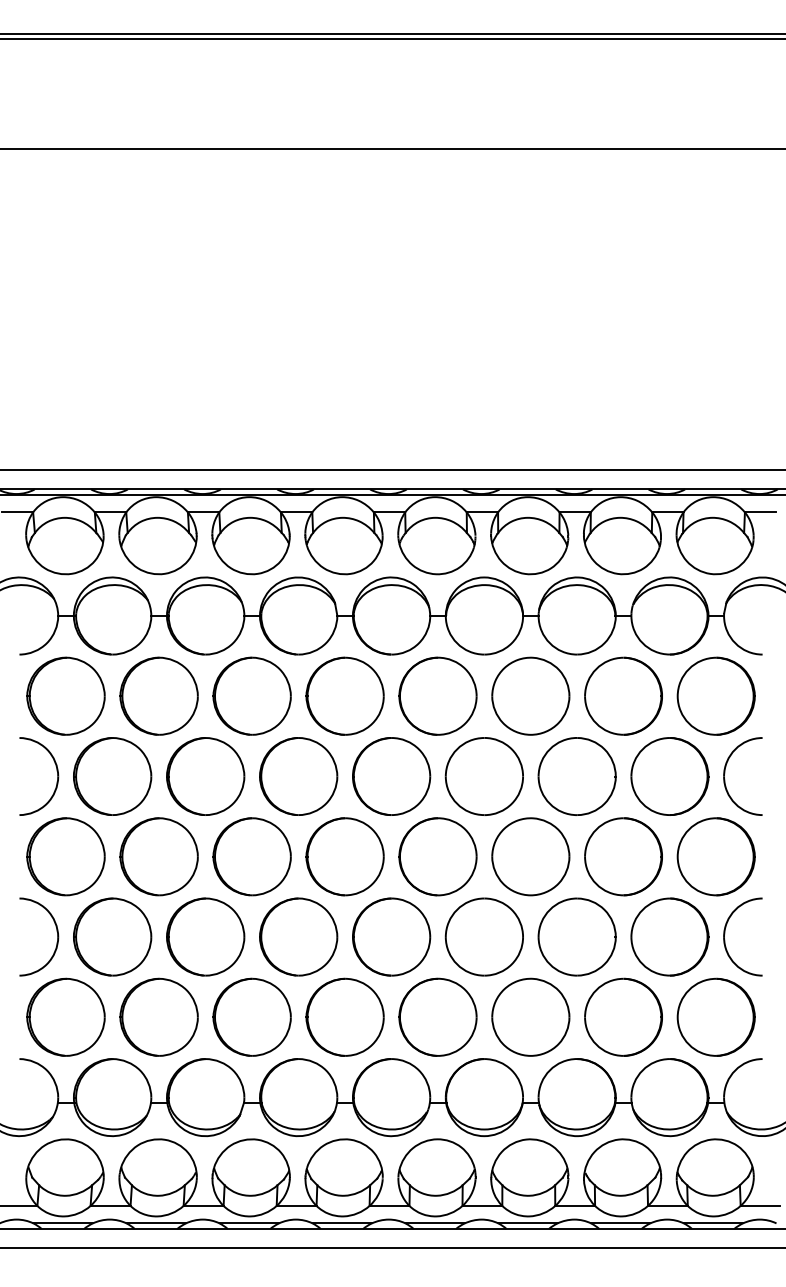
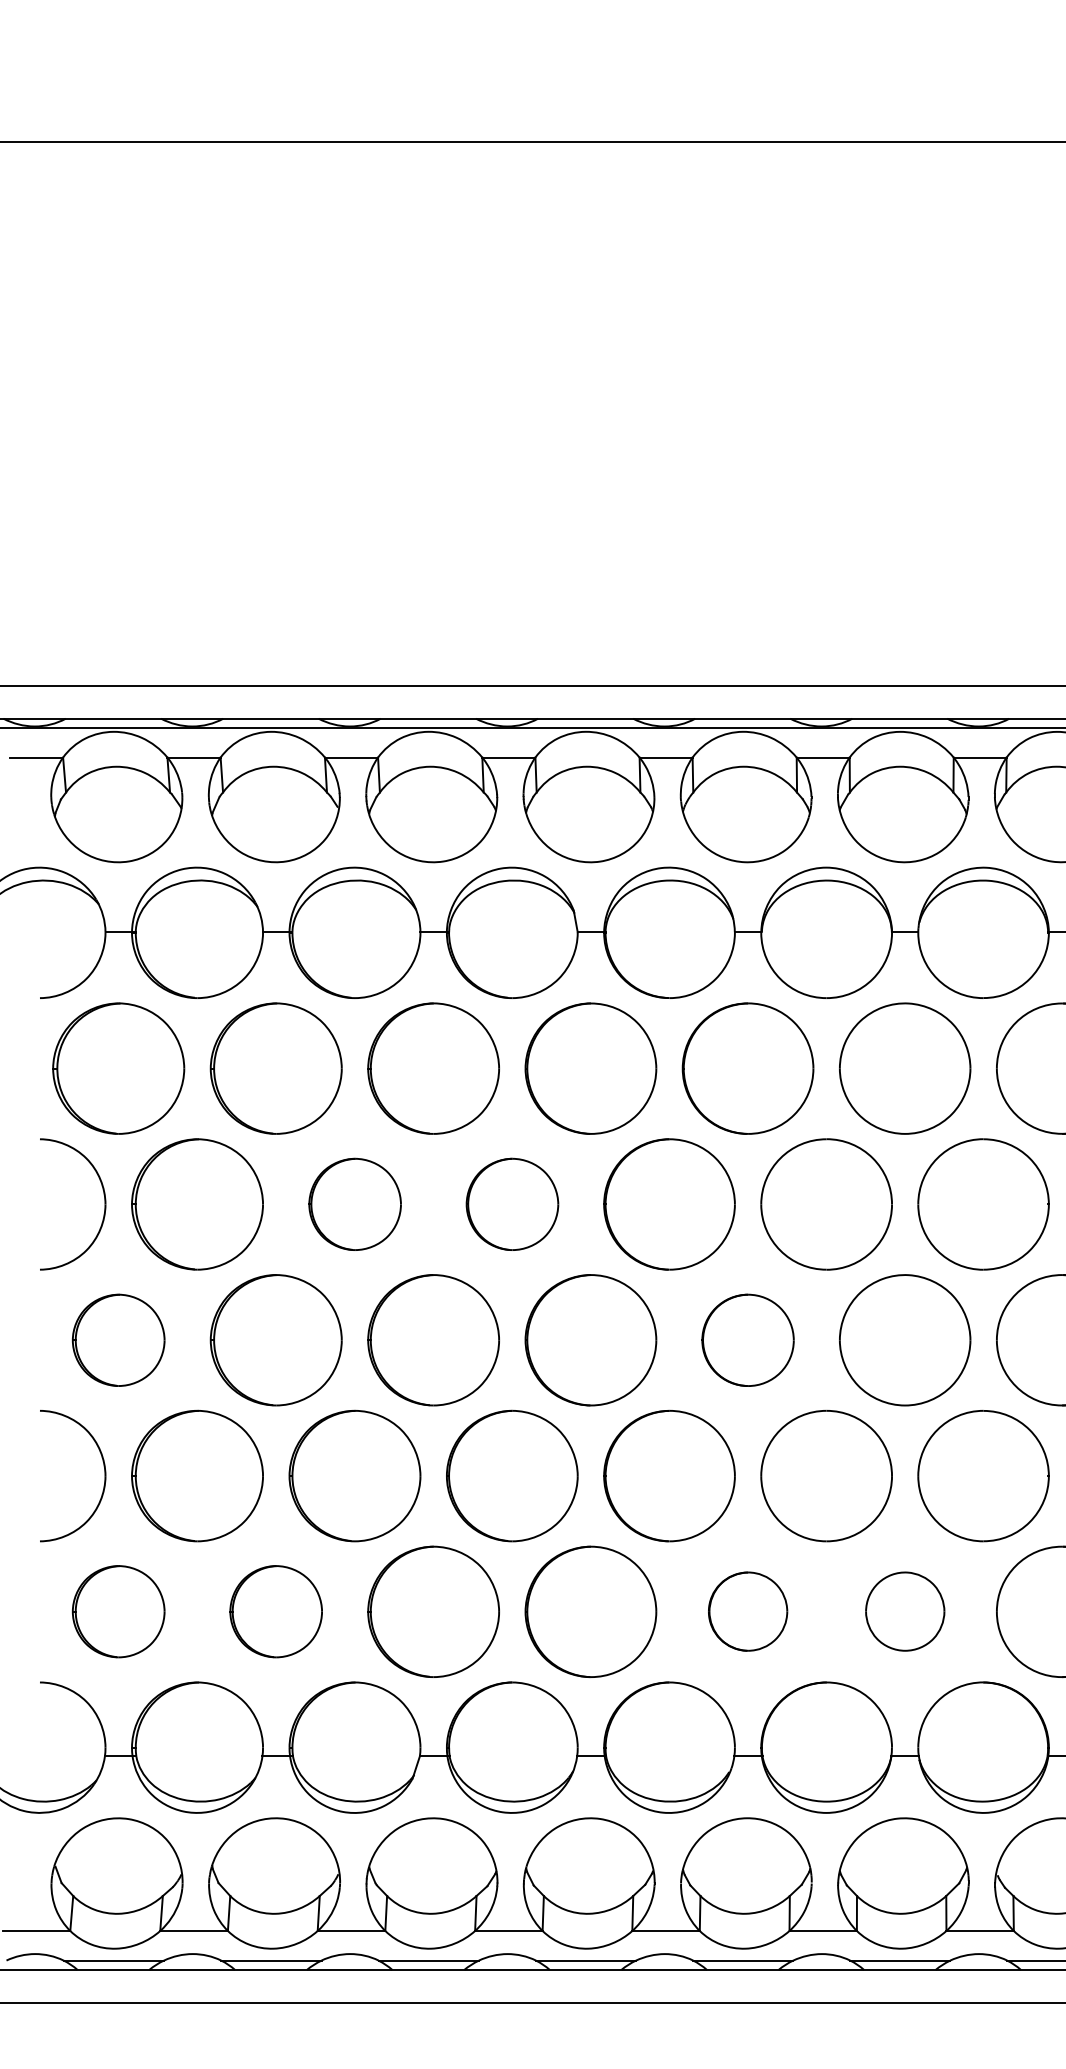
part: (205, 776) -> (354, 1204), size x0.7
part: (298, 776) -> (512, 1204), size x0.7
part: (65, 856) -> (117, 1339), size x0.7
part: (437, 856) -> (747, 1339), size x0.7
part: (65, 1016) -> (117, 1610), size x0.7
part: (158, 1016) -> (275, 1610), size x0.7
part: (437, 1016) -> (747, 1610), size x0.6
part: (530, 1016) -> (904, 1610), size x0.6

